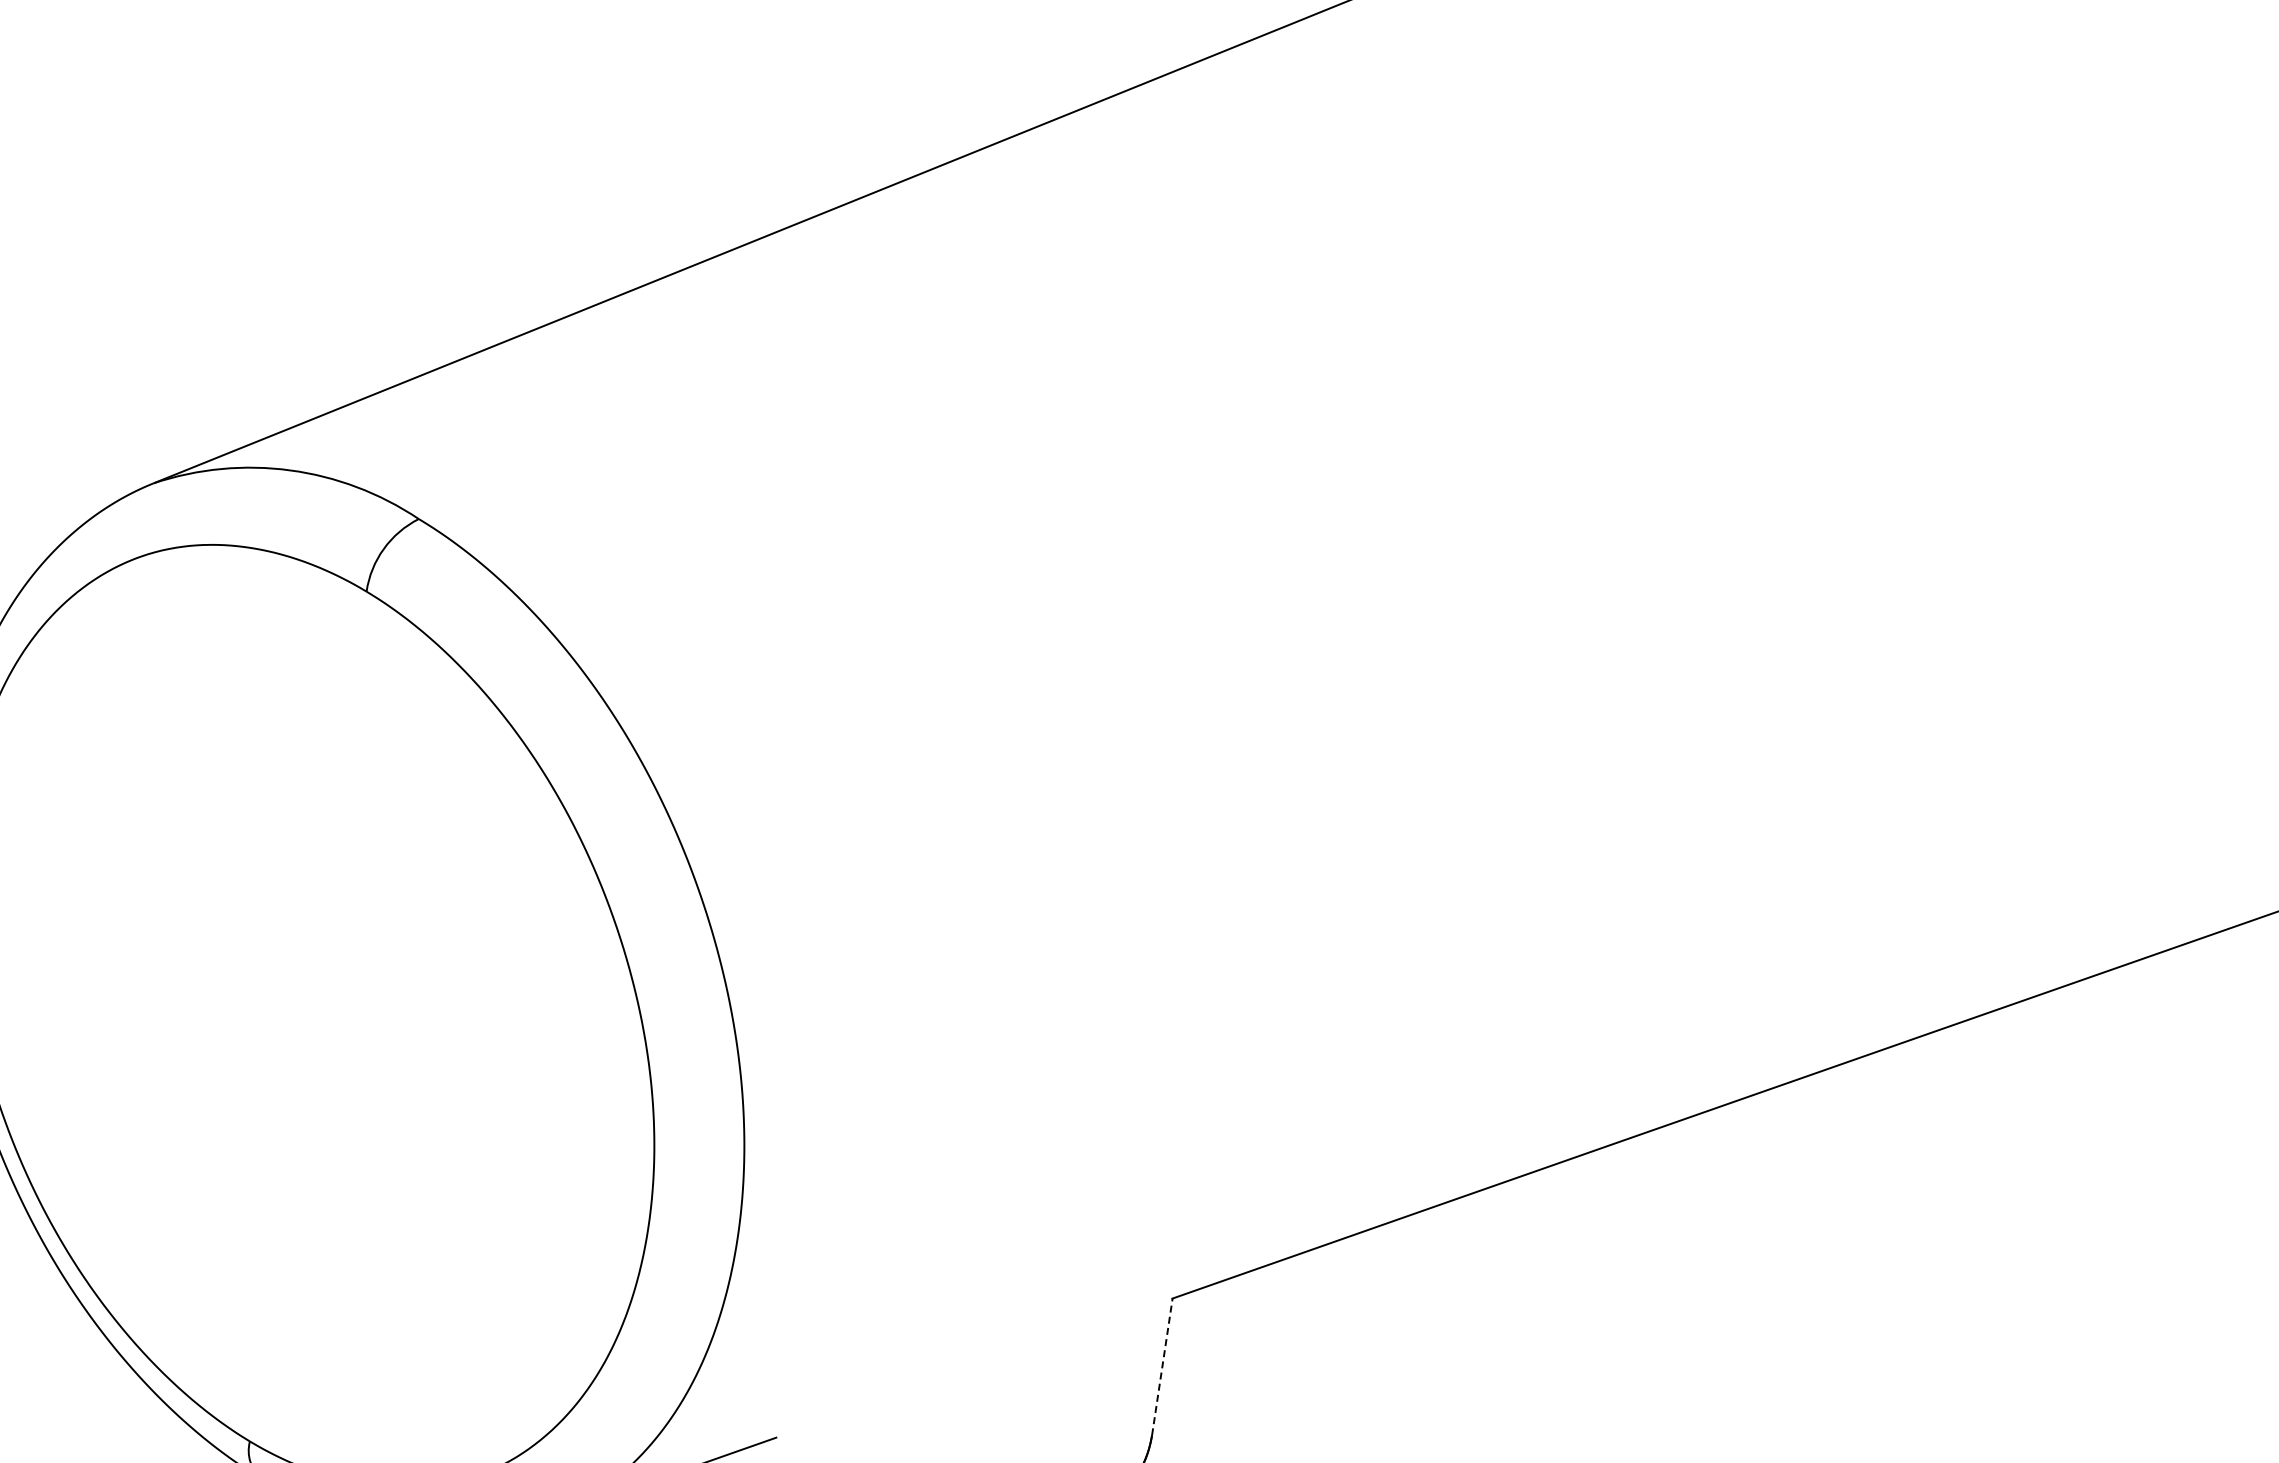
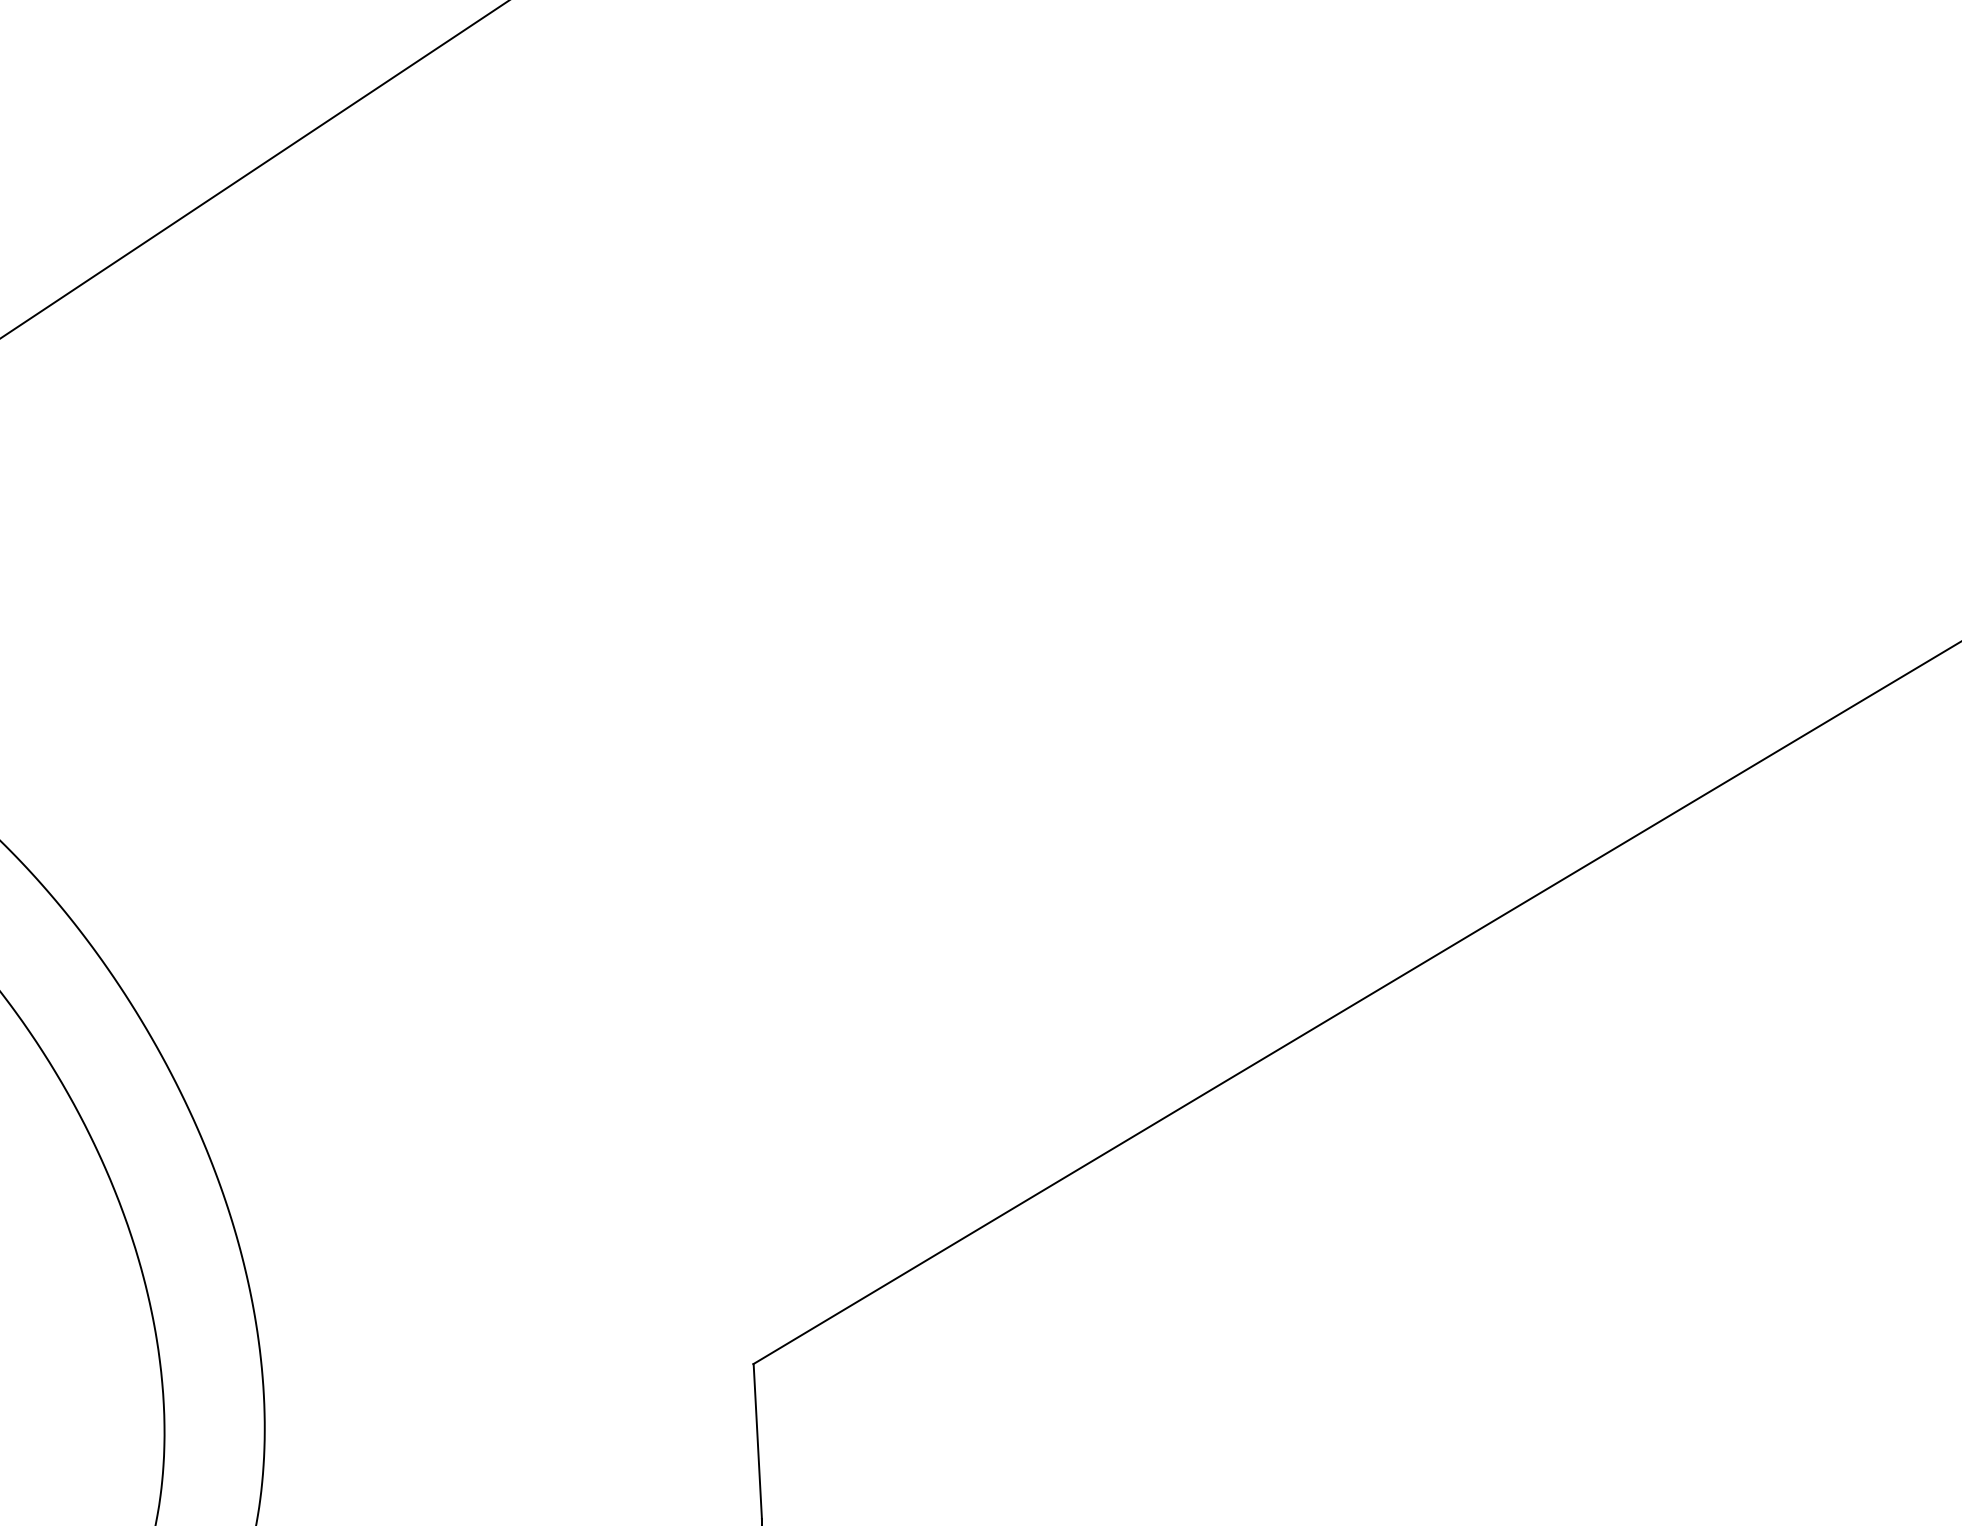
line: (1162, 1366) -> (757, 1440), dashed -> solid

